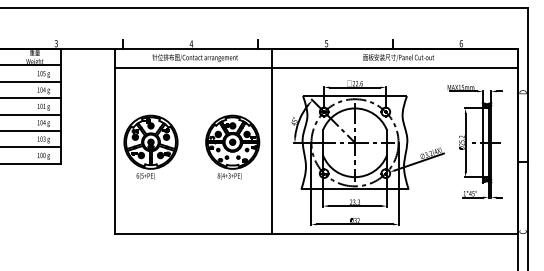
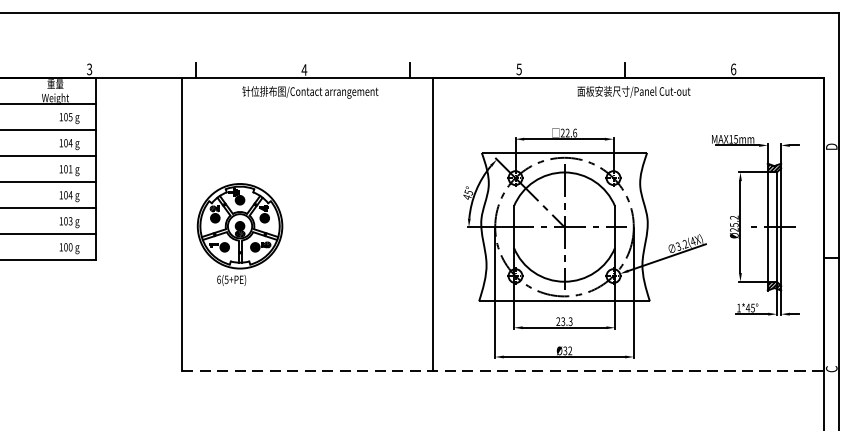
line: (316, 67) -> (503, 107), removed
part: (232, 146) -> (369, 232), removed
line: (316, 233) -> (503, 371), solid -> dashed

